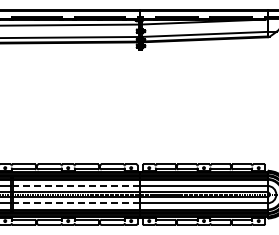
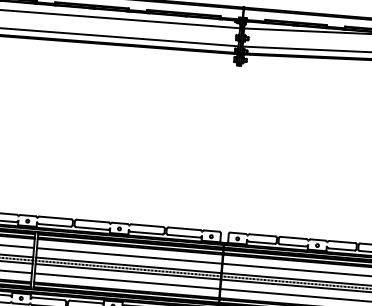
line: (76, 185) -> (129, 255), dashed -> solid
line: (76, 203) -> (127, 281), dashed -> solid

